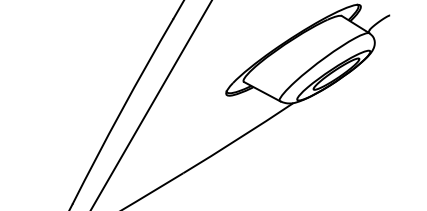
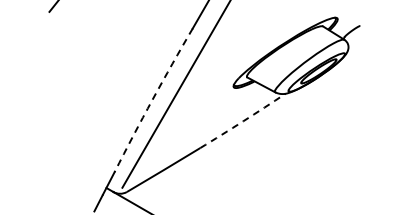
arc: (121, 110) -> (152, 99), solid -> dashed
arc: (239, 138) -> (243, 121), solid -> dashed

